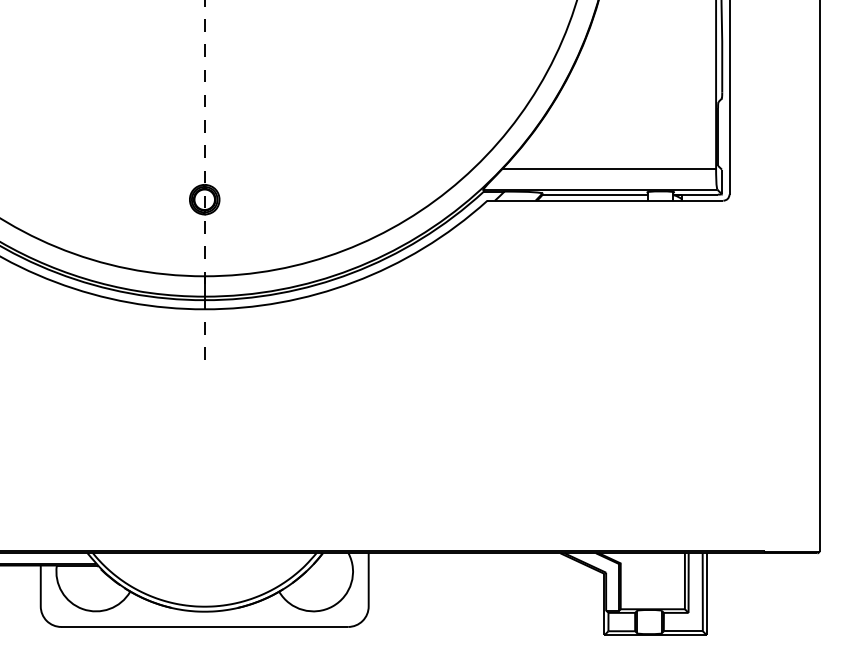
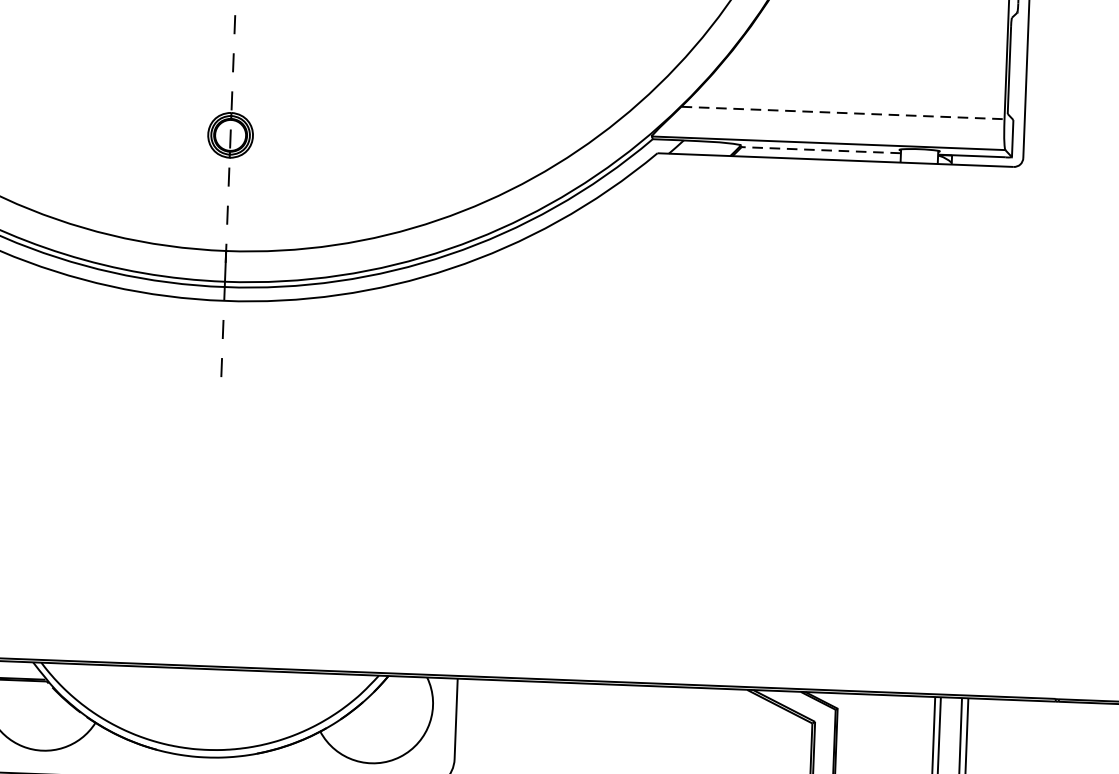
line: (609, 169) -> (843, 113), solid -> dashed
line: (595, 194) -> (820, 150), solid -> dashed

